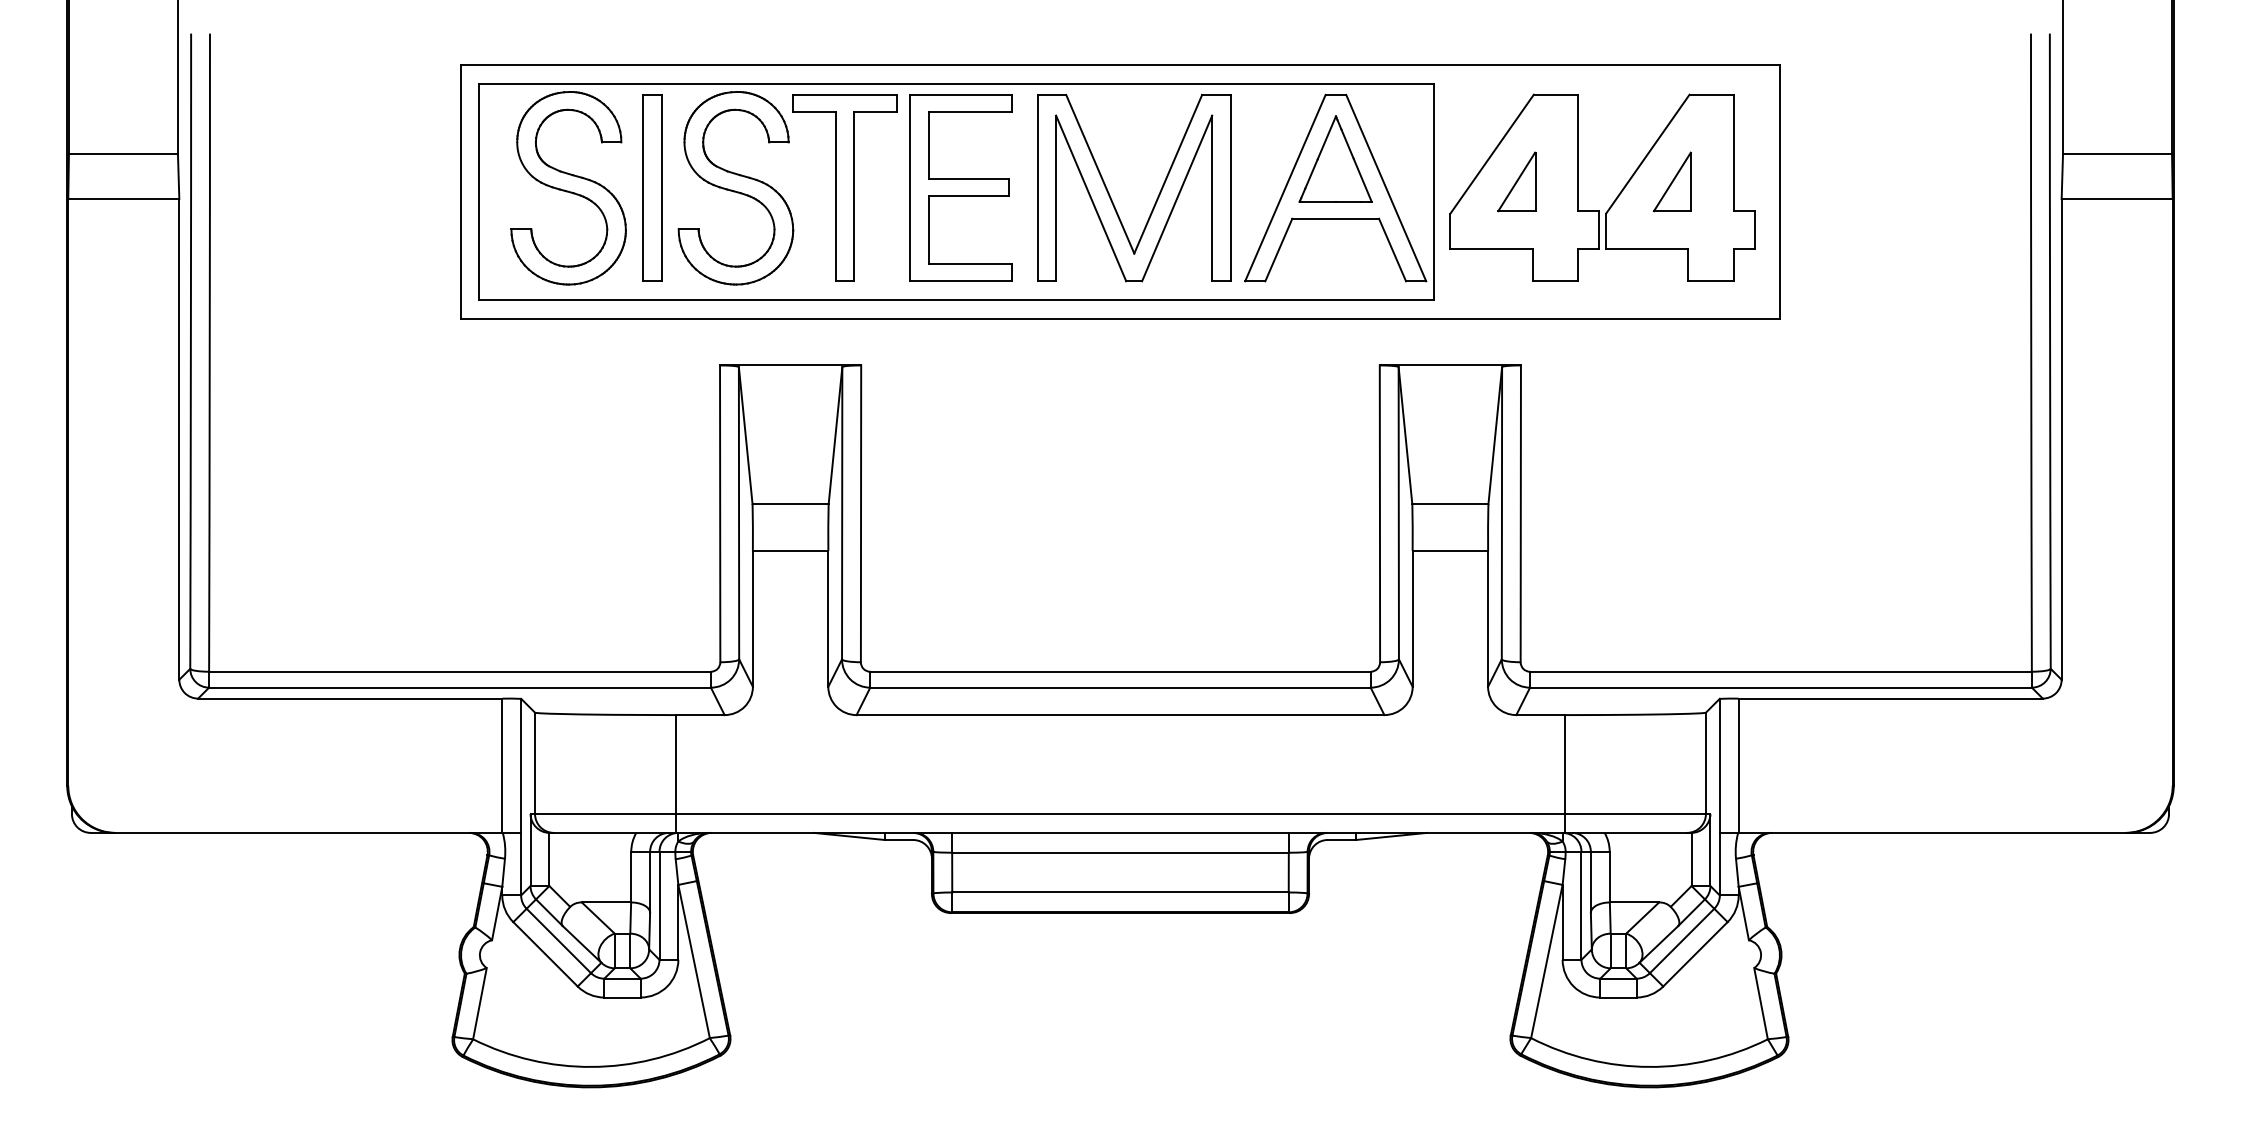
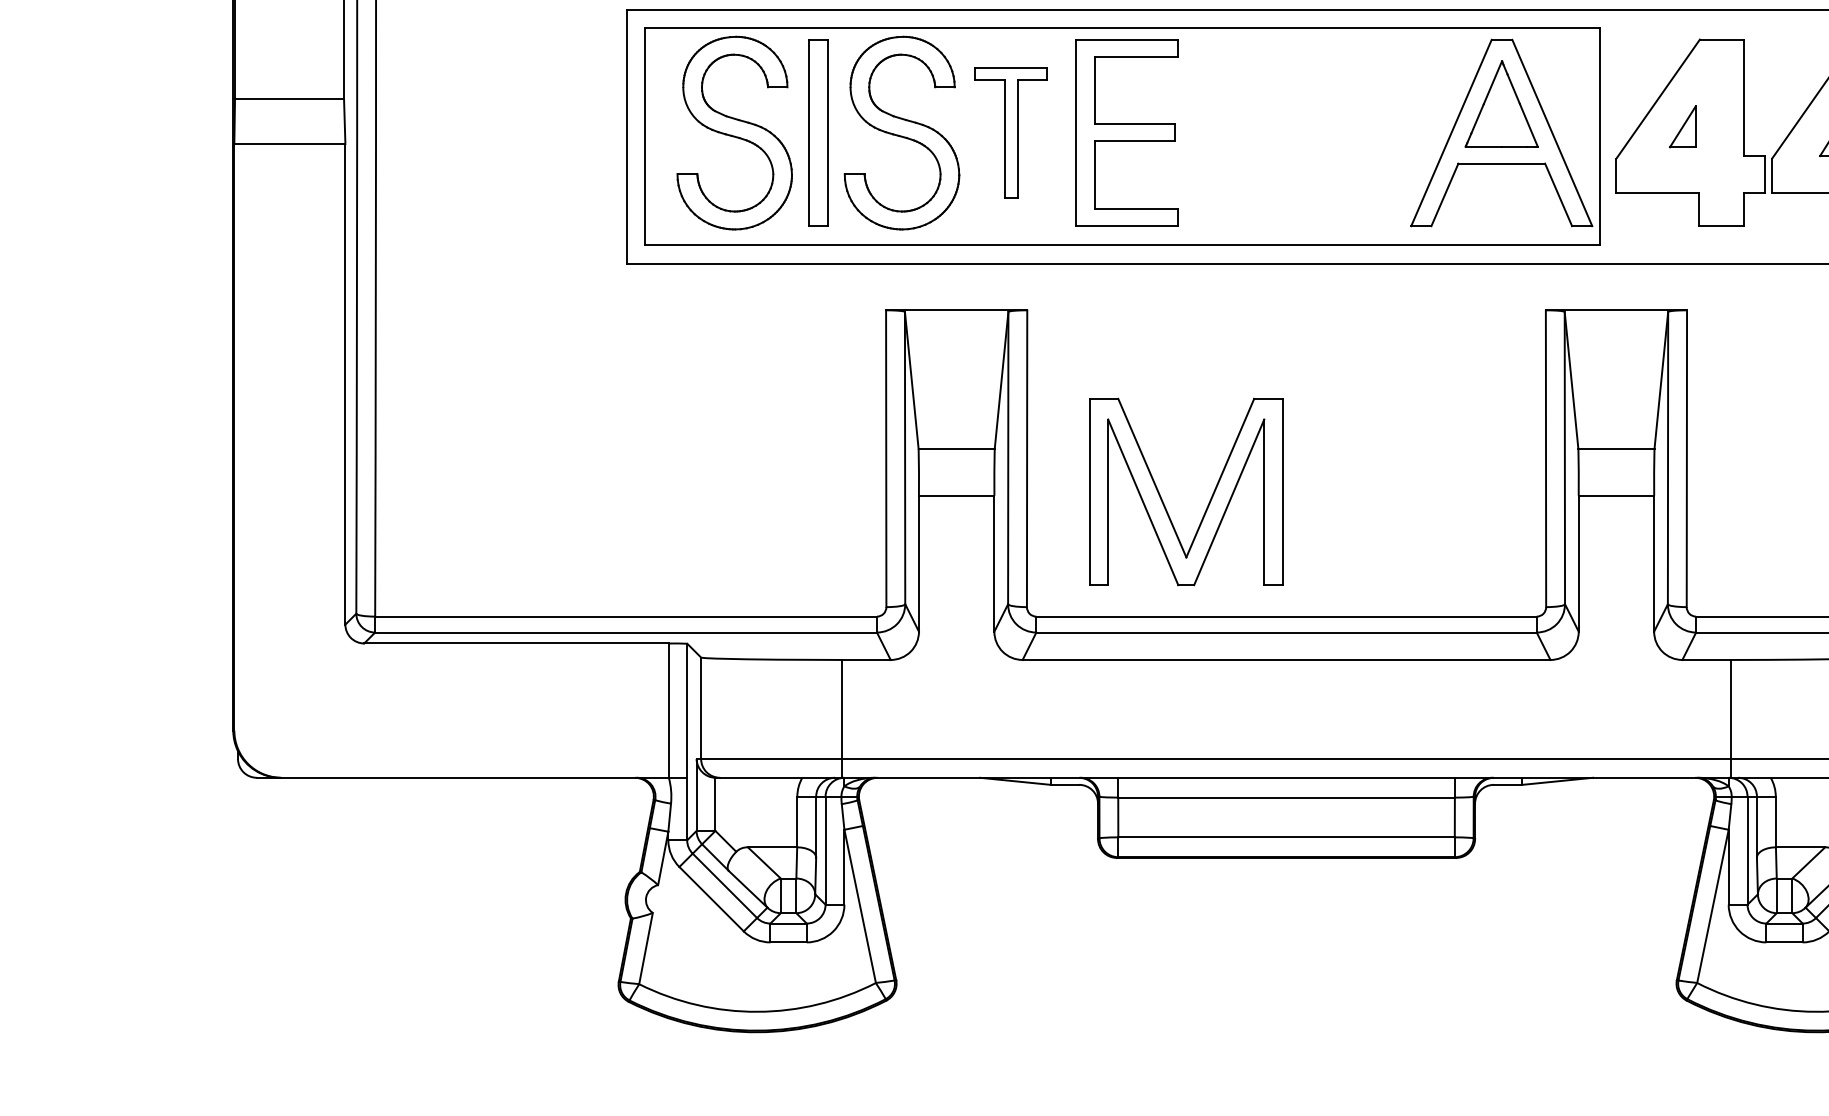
part: (1516, 181) -> (1682, 126), size x0.7
part: (844, 187) -> (1010, 132), size x0.7
part: (1156, 198) -> (1208, 502), moved

